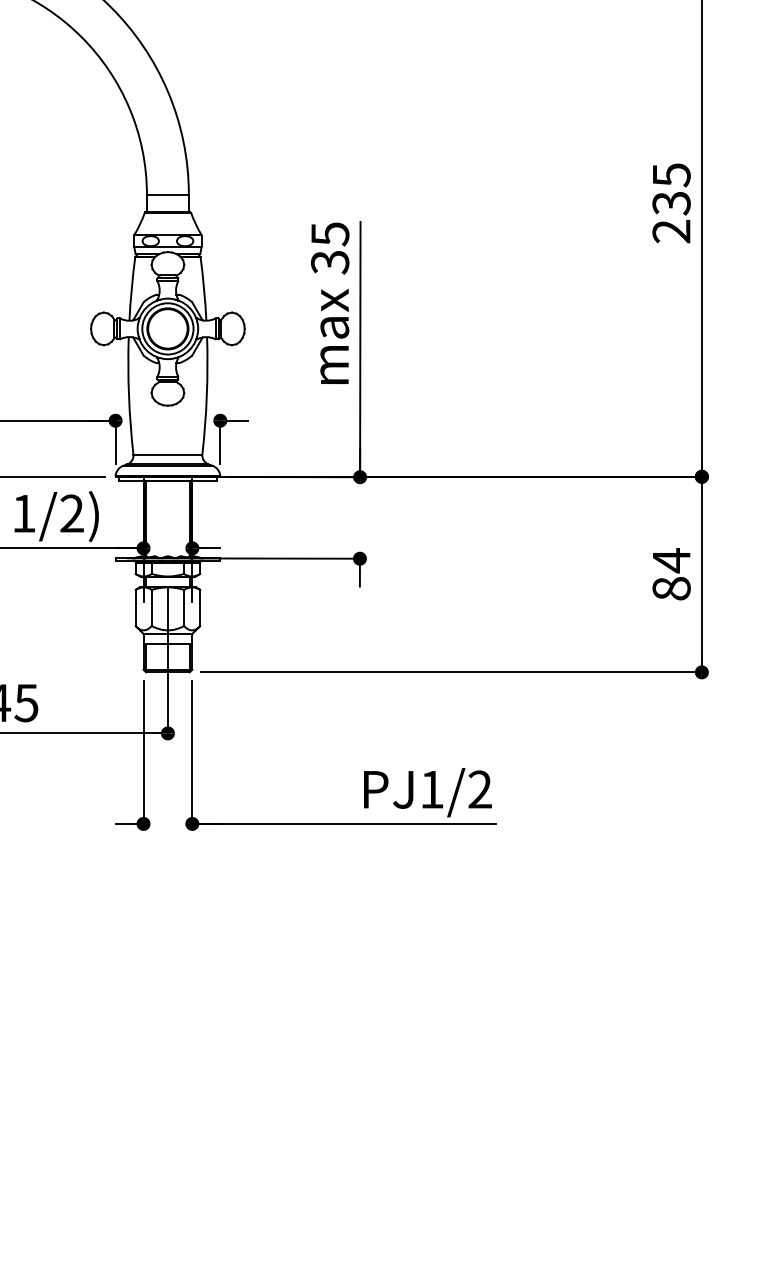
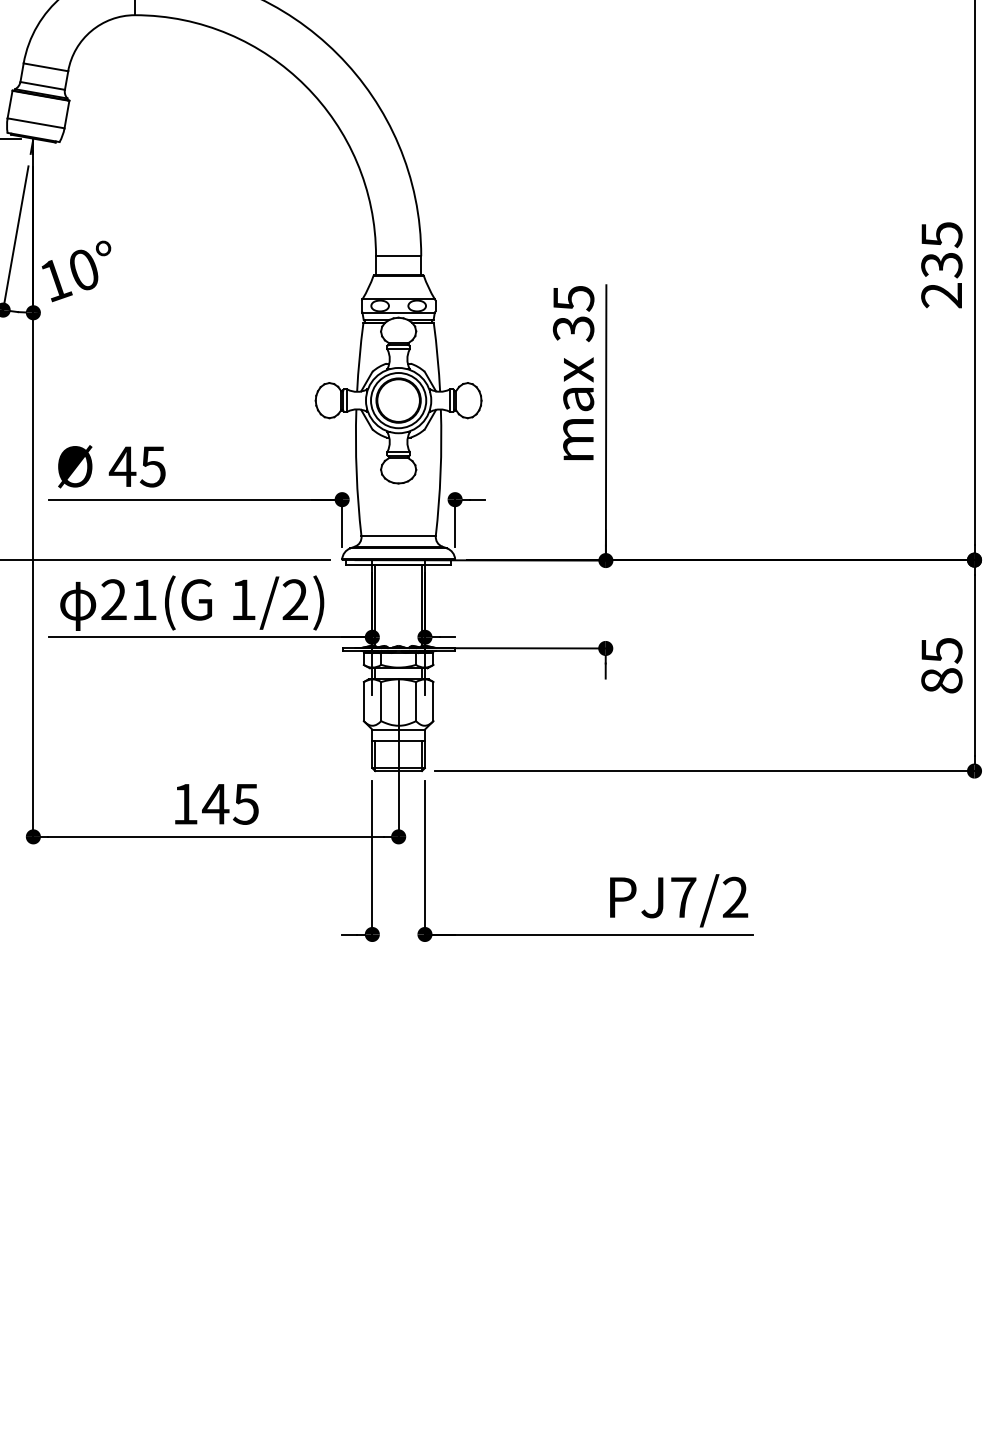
text: (671, 560) -> (941, 650), 84 -> 85
text: (432, 789) -> (683, 897), PJ1/2 -> PJ7/2

